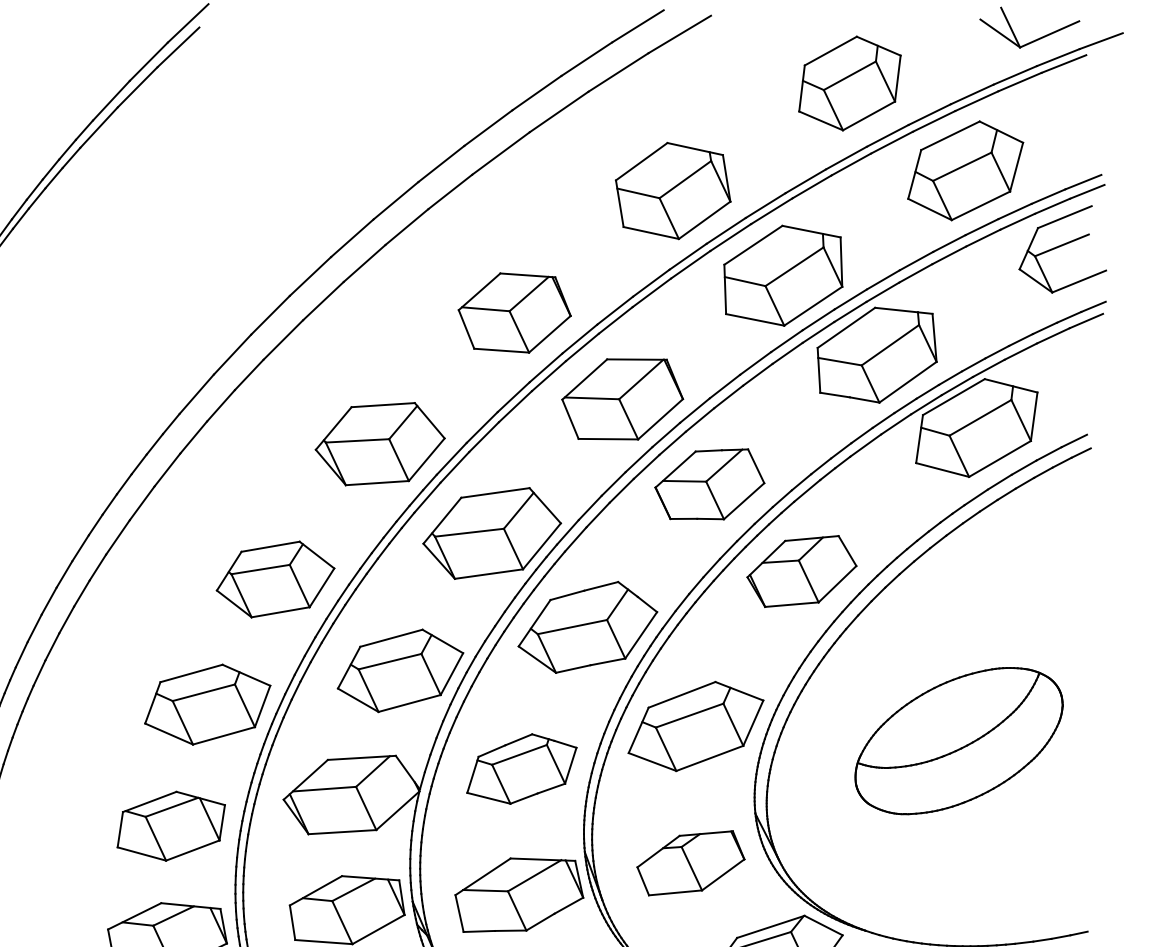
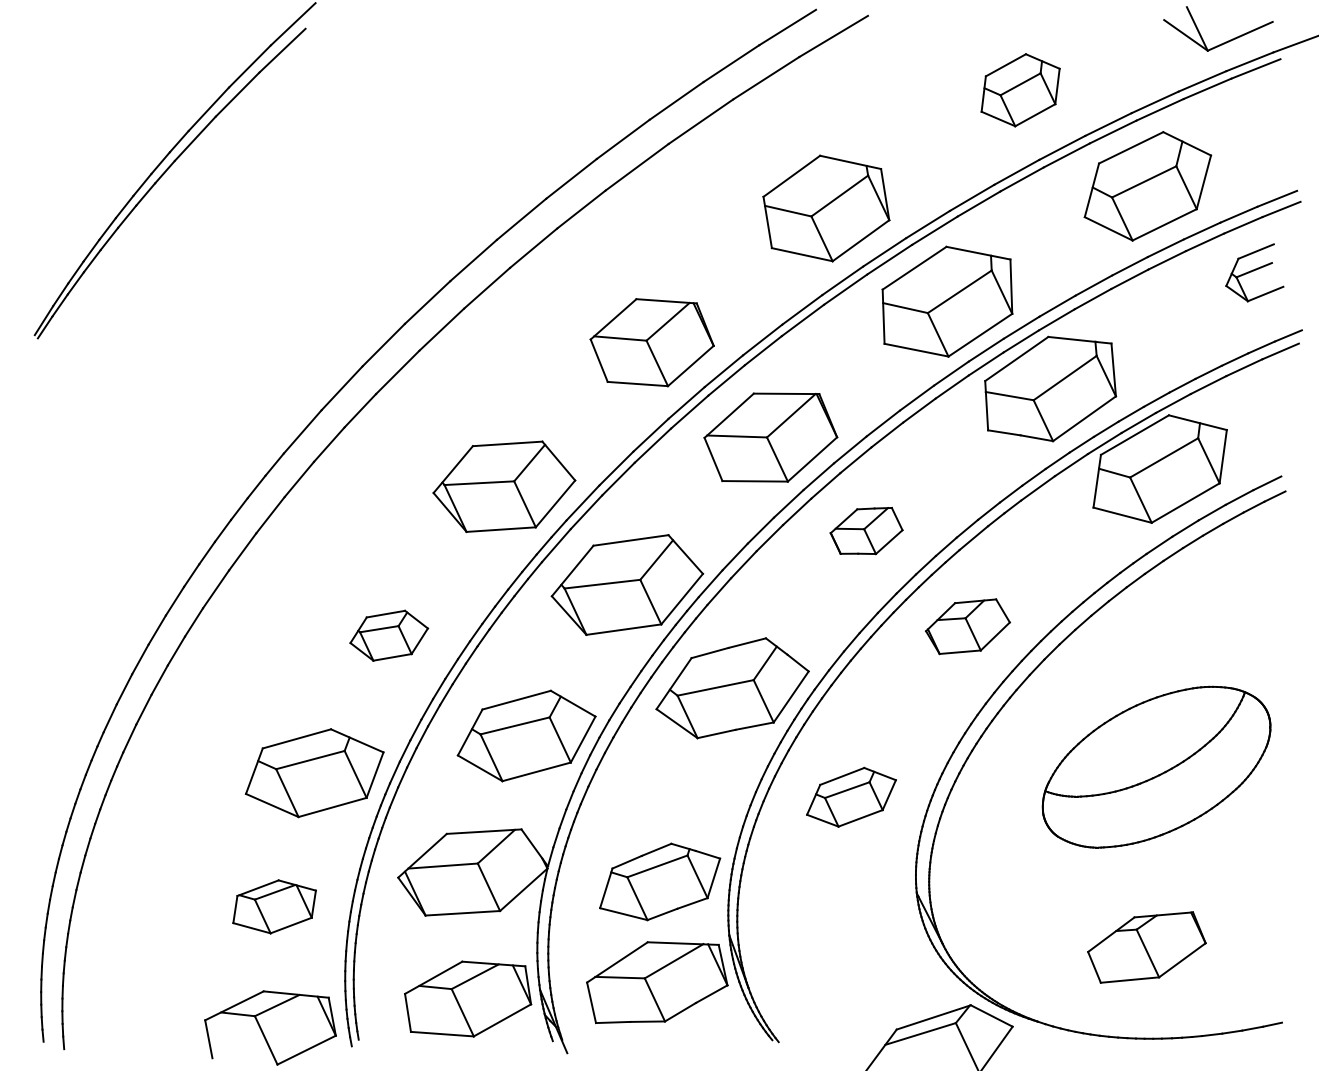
part: (849, 82) -> (1020, 89), size x0.7
part: (1062, 249) -> (1254, 272), size x0.6
part: (709, 483) -> (866, 530), size x0.6
part: (801, 571) -> (967, 626), size x0.7
part: (274, 579) -> (388, 635), size x0.6
part: (696, 726) -> (851, 797), size x0.6
part: (958, 740) -> (1156, 766), moved
part: (522, 768) -> (660, 881), moved
part: (171, 825) -> (274, 906), size x0.7
part: (690, 863) -> (1146, 947), moved

